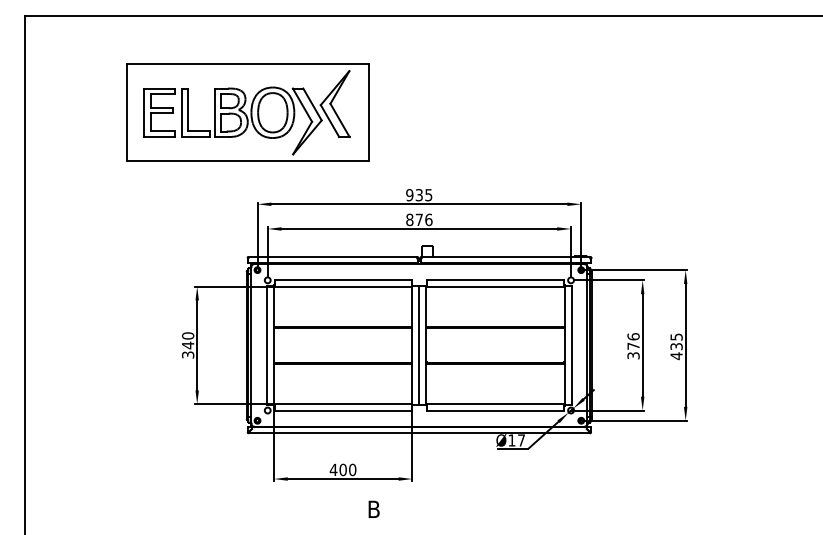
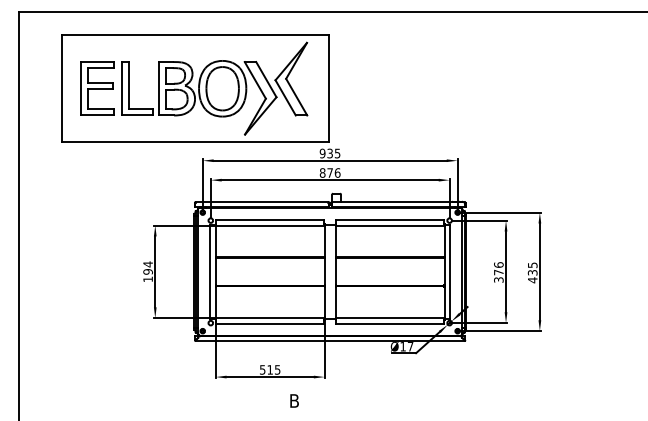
part: (247, 112) -> (194, 88), size x1.4
text: (187, 345) -> (147, 271), 340 -> 194
line: (419, 345) -> (330, 271), removed
text: (342, 469) -> (269, 369), 400 -> 515

